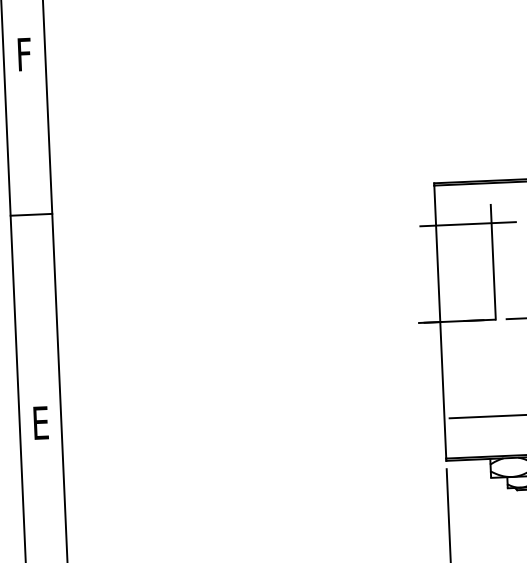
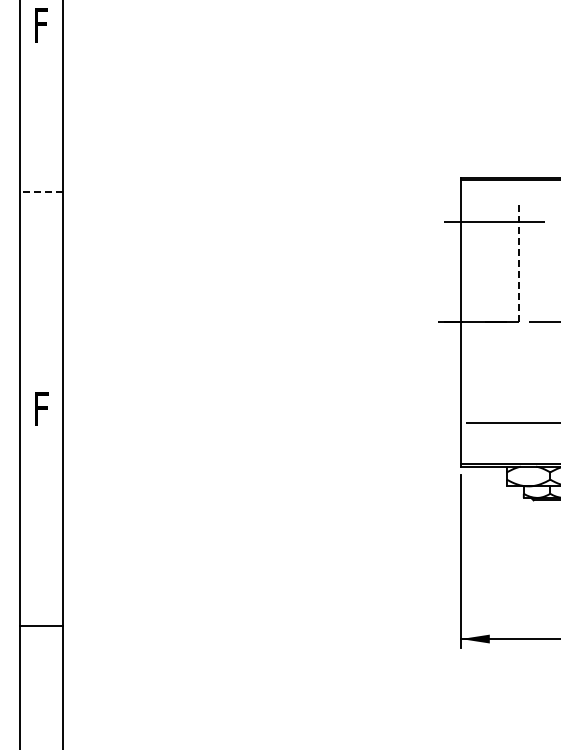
line: (31, 215) -> (41, 192), solid -> dashed
line: (493, 262) -> (519, 262), solid -> dashed
text: (40, 422) -> (41, 408), E -> F

